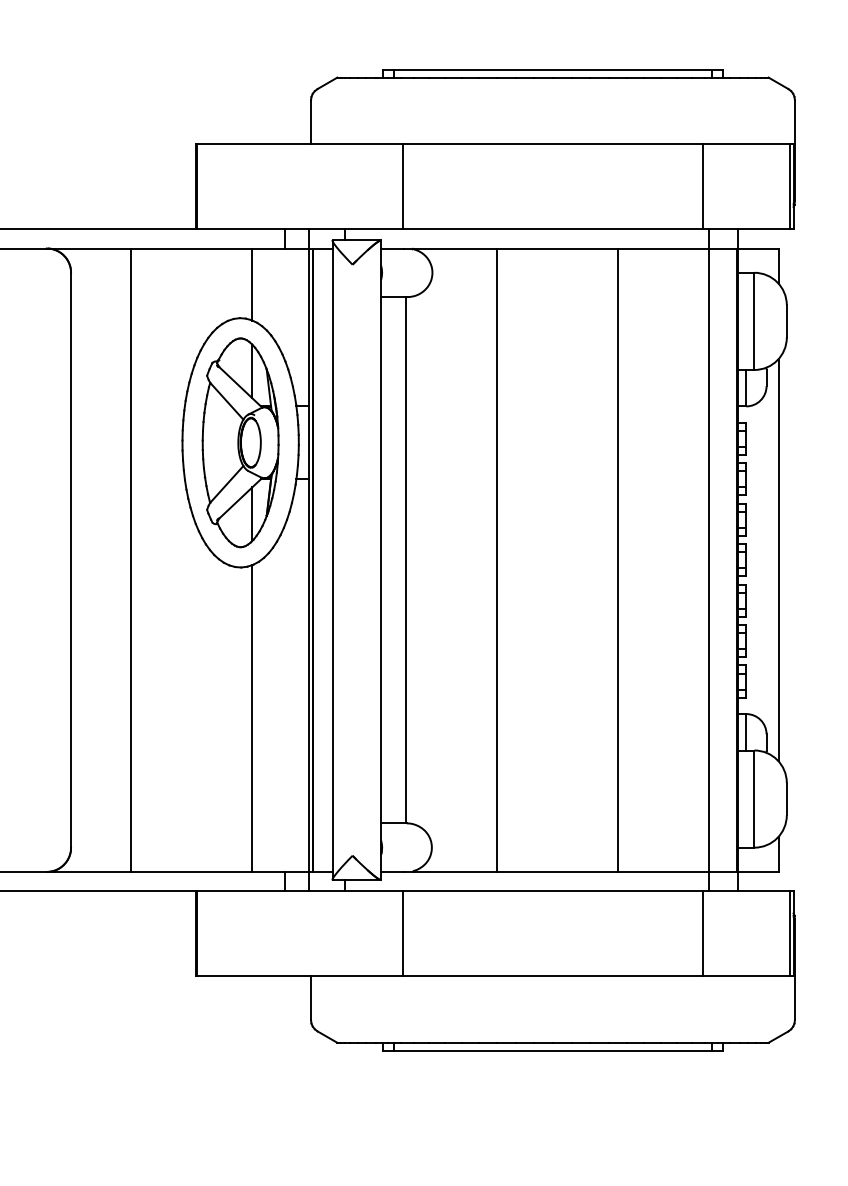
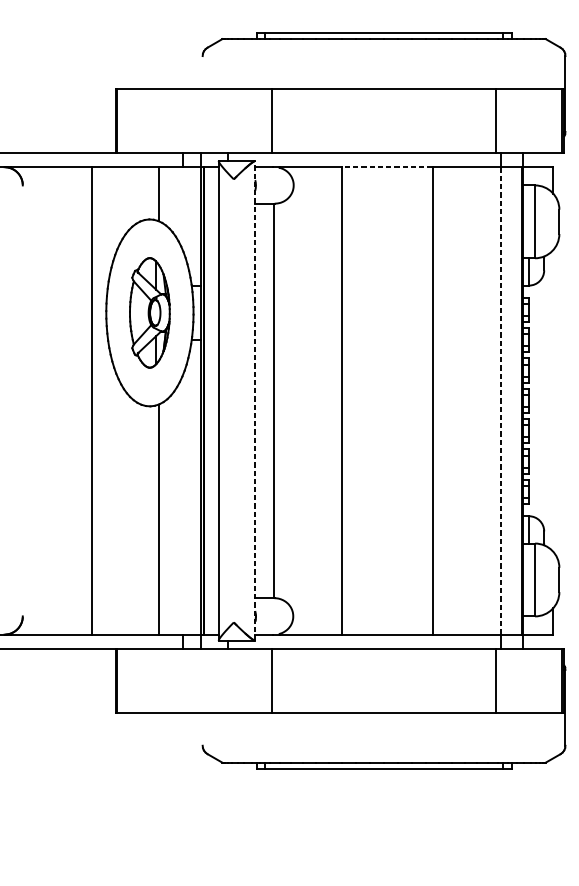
line: (311, 122) -> (203, 72), removed
line: (556, 248) -> (386, 167), solid -> dashed
part: (240, 442) -> (149, 312), size x0.7
line: (71, 559) -> (23, 400), removed
line: (130, 559) -> (91, 400), moved
line: (778, 559) -> (553, 400), removed
line: (381, 560) -> (255, 401), solid -> dashed
line: (708, 560) -> (500, 401), solid -> dashed
line: (311, 998) -> (203, 729), removed

